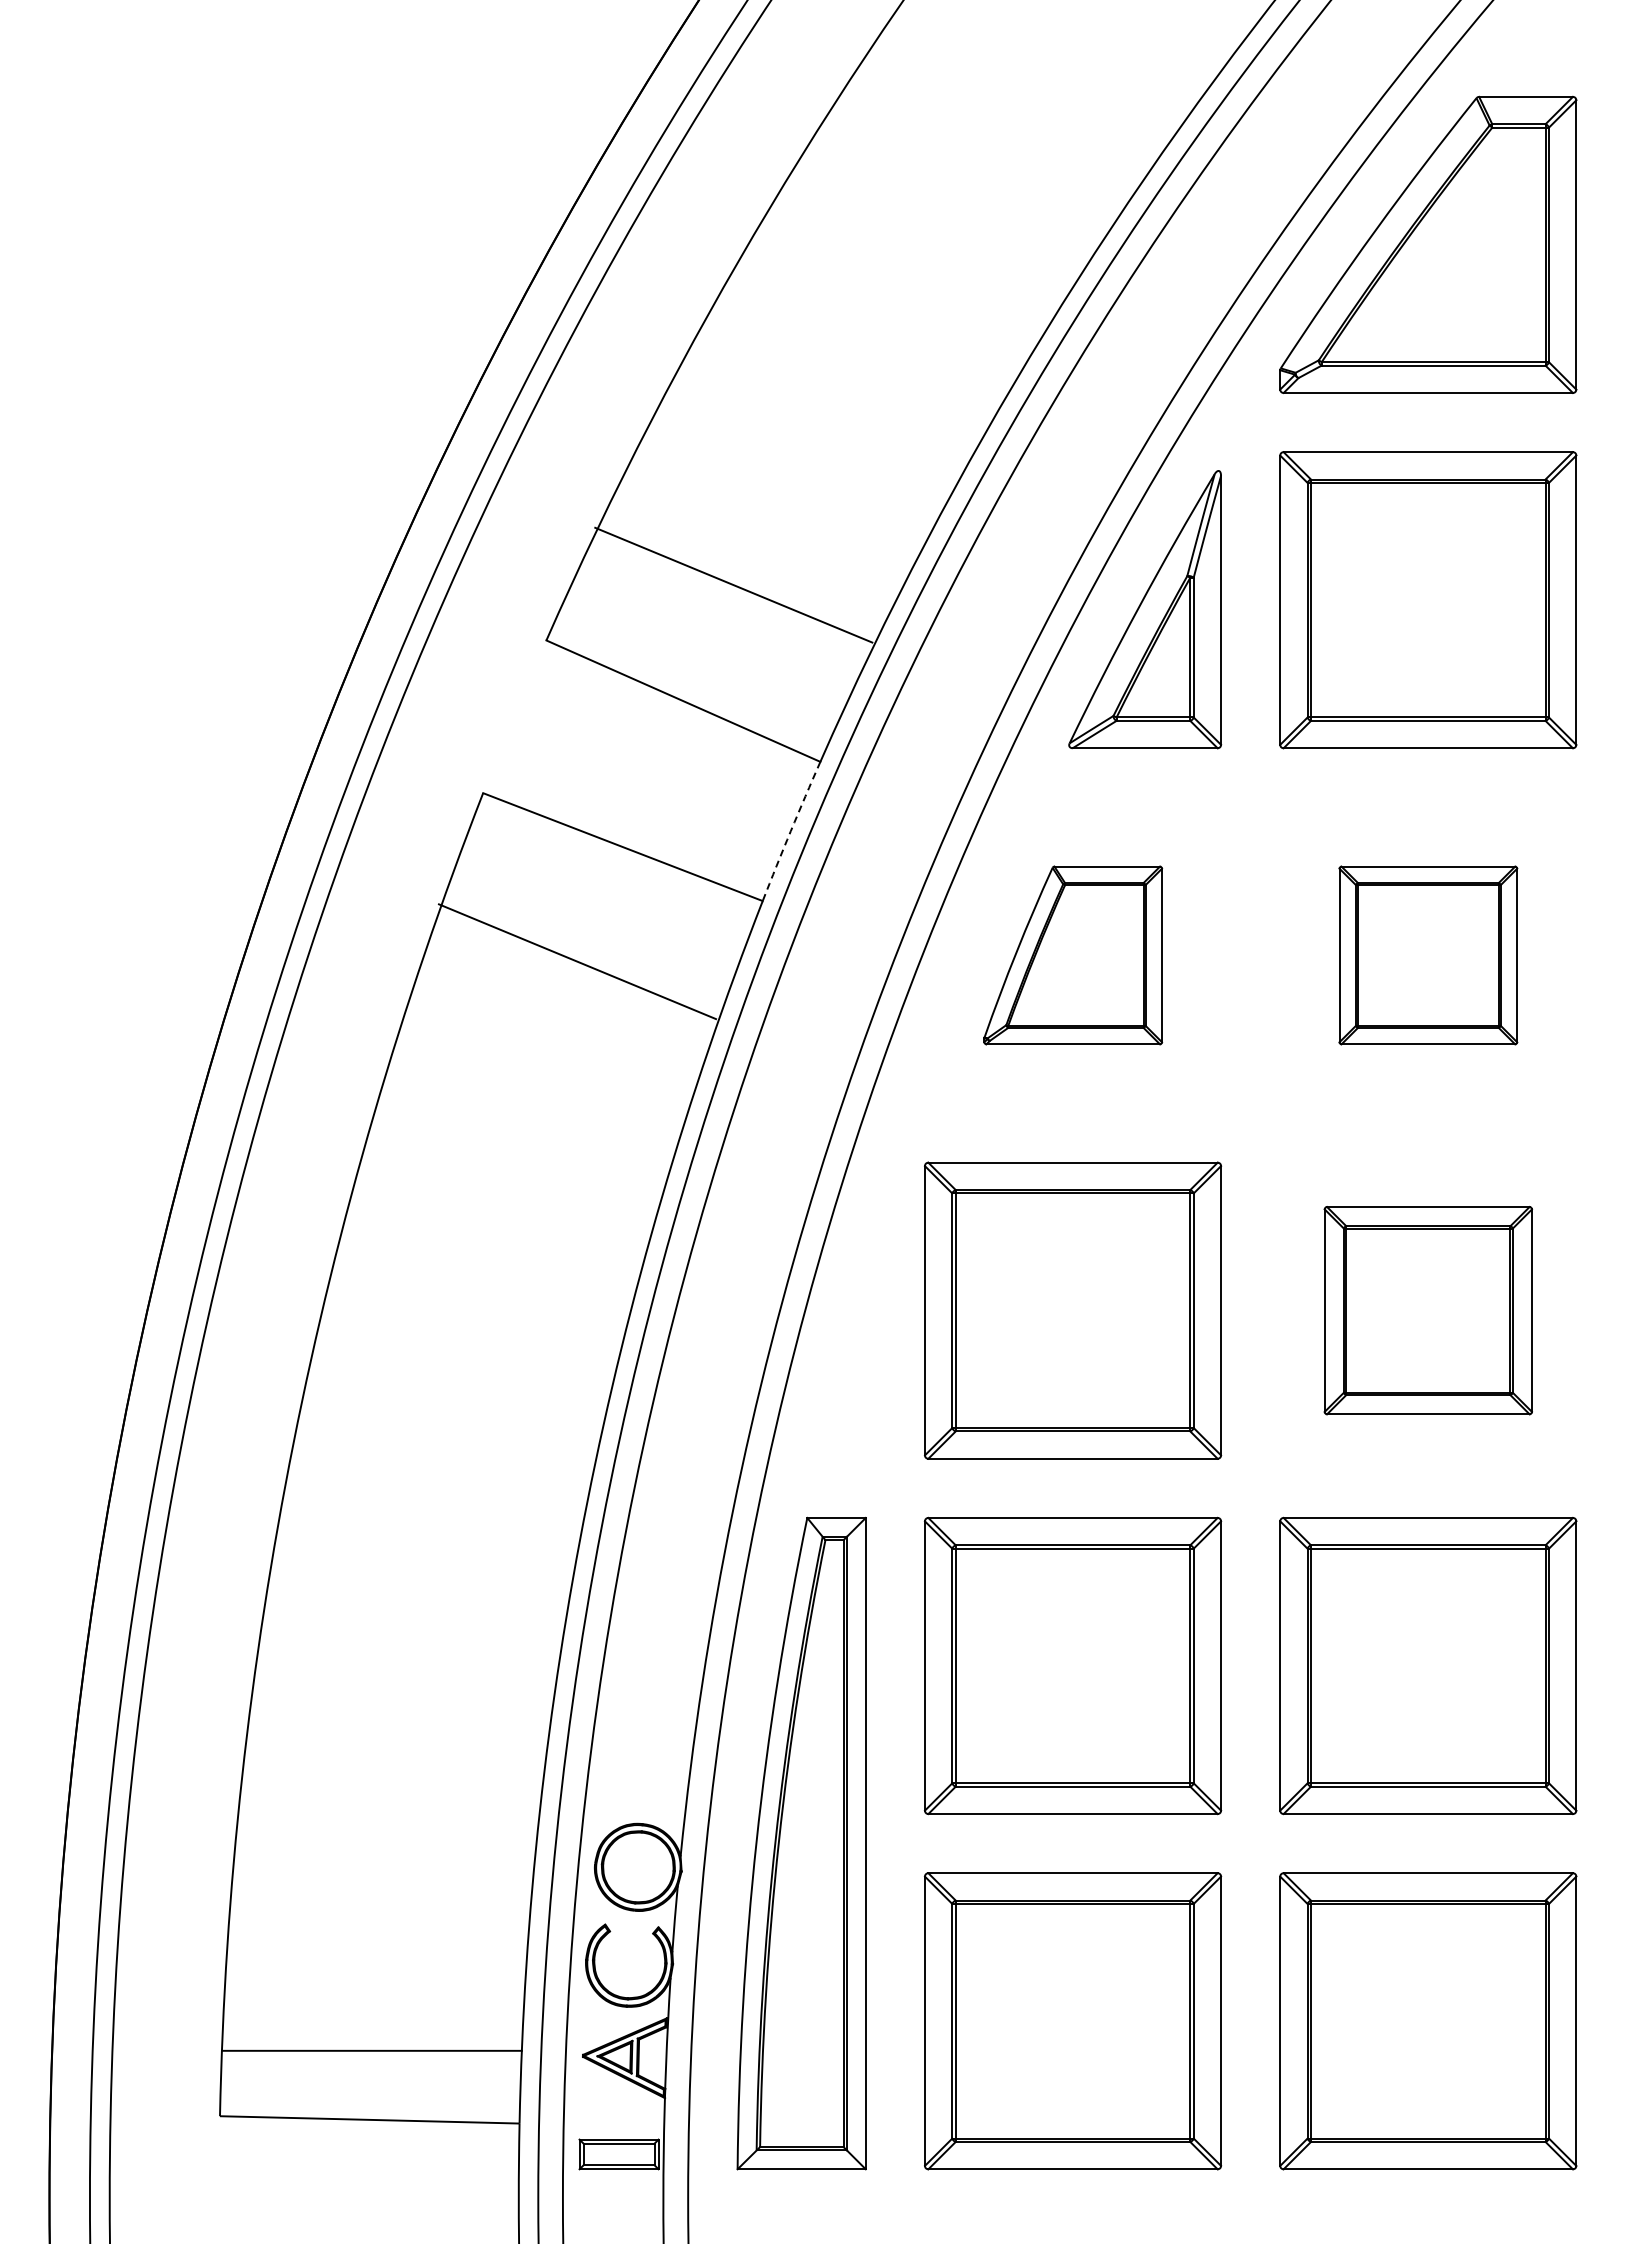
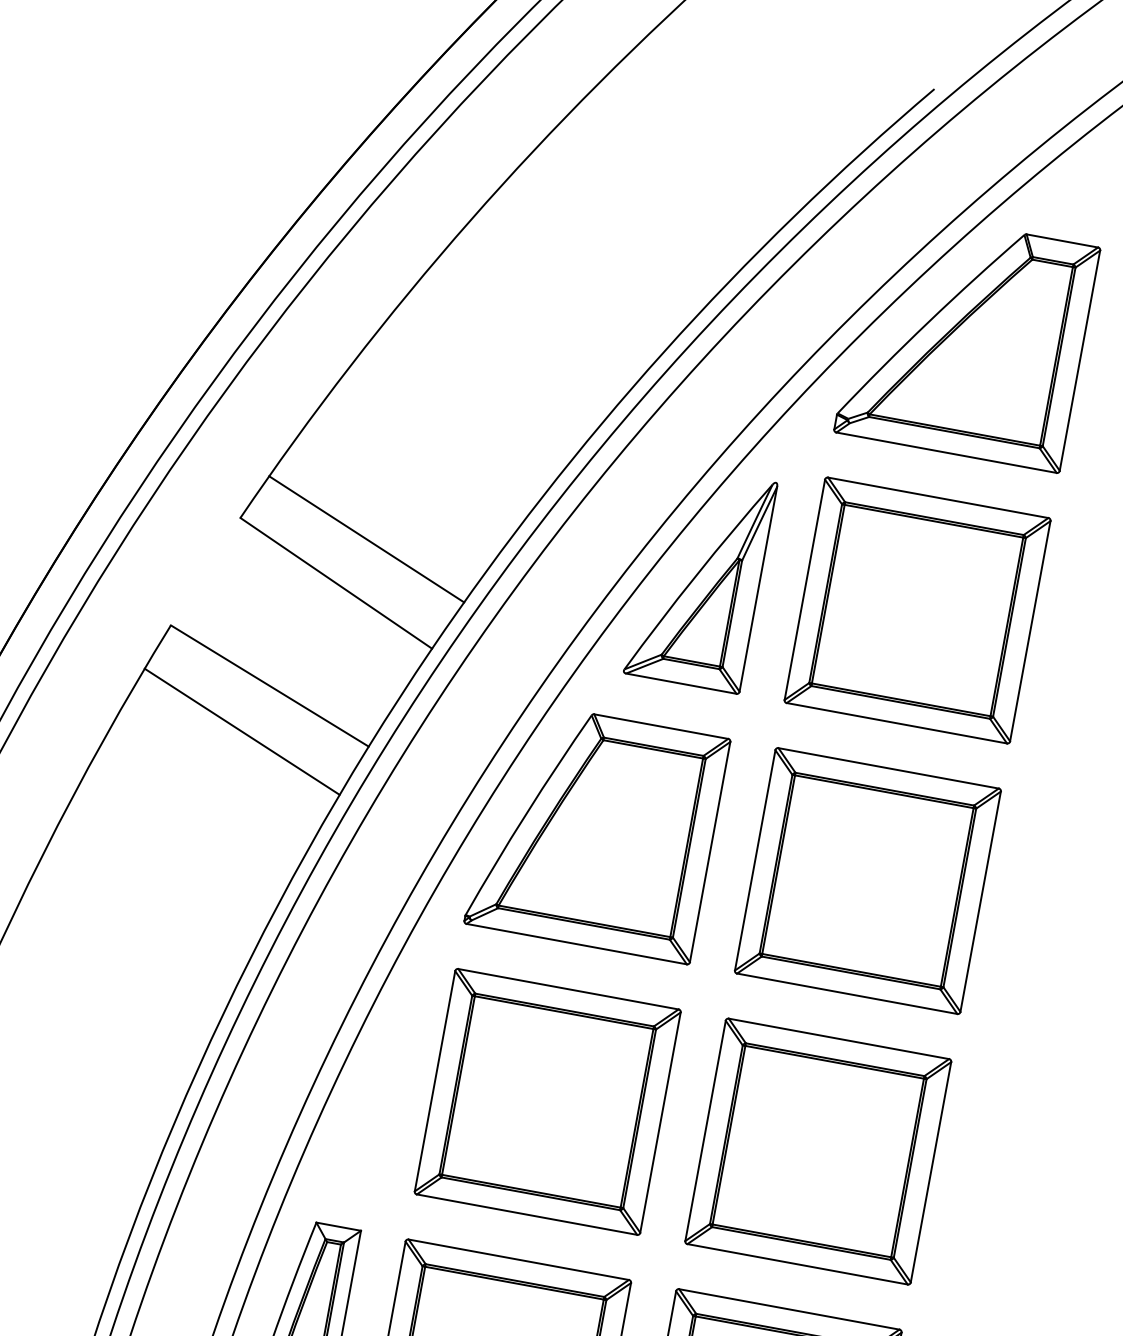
line: (733, 584) -> (366, 538), moved
arc: (790, 831) -> (399, 697), dashed -> solid
part: (1073, 955) -> (597, 831), size x1.67
part: (1428, 955) -> (868, 881), size x1.67
line: (577, 961) -> (242, 731), moved
part: (1428, 1310) -> (818, 1151), size x1.43

